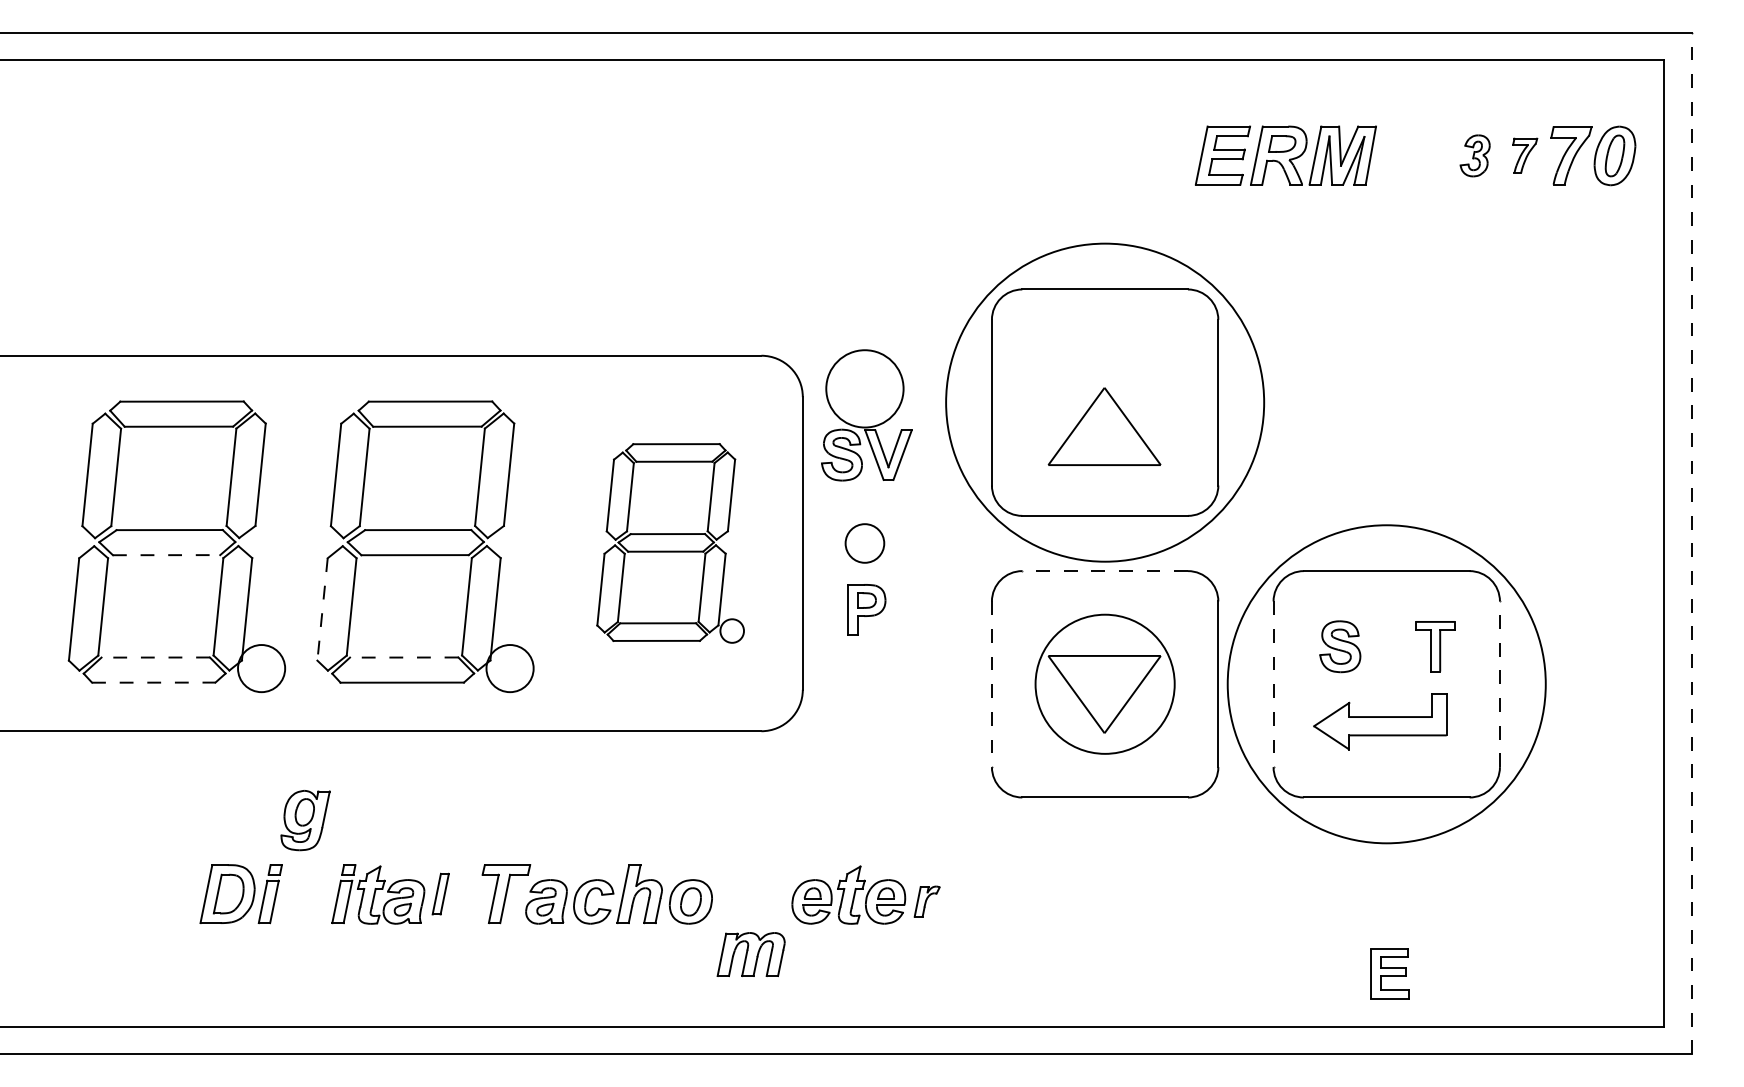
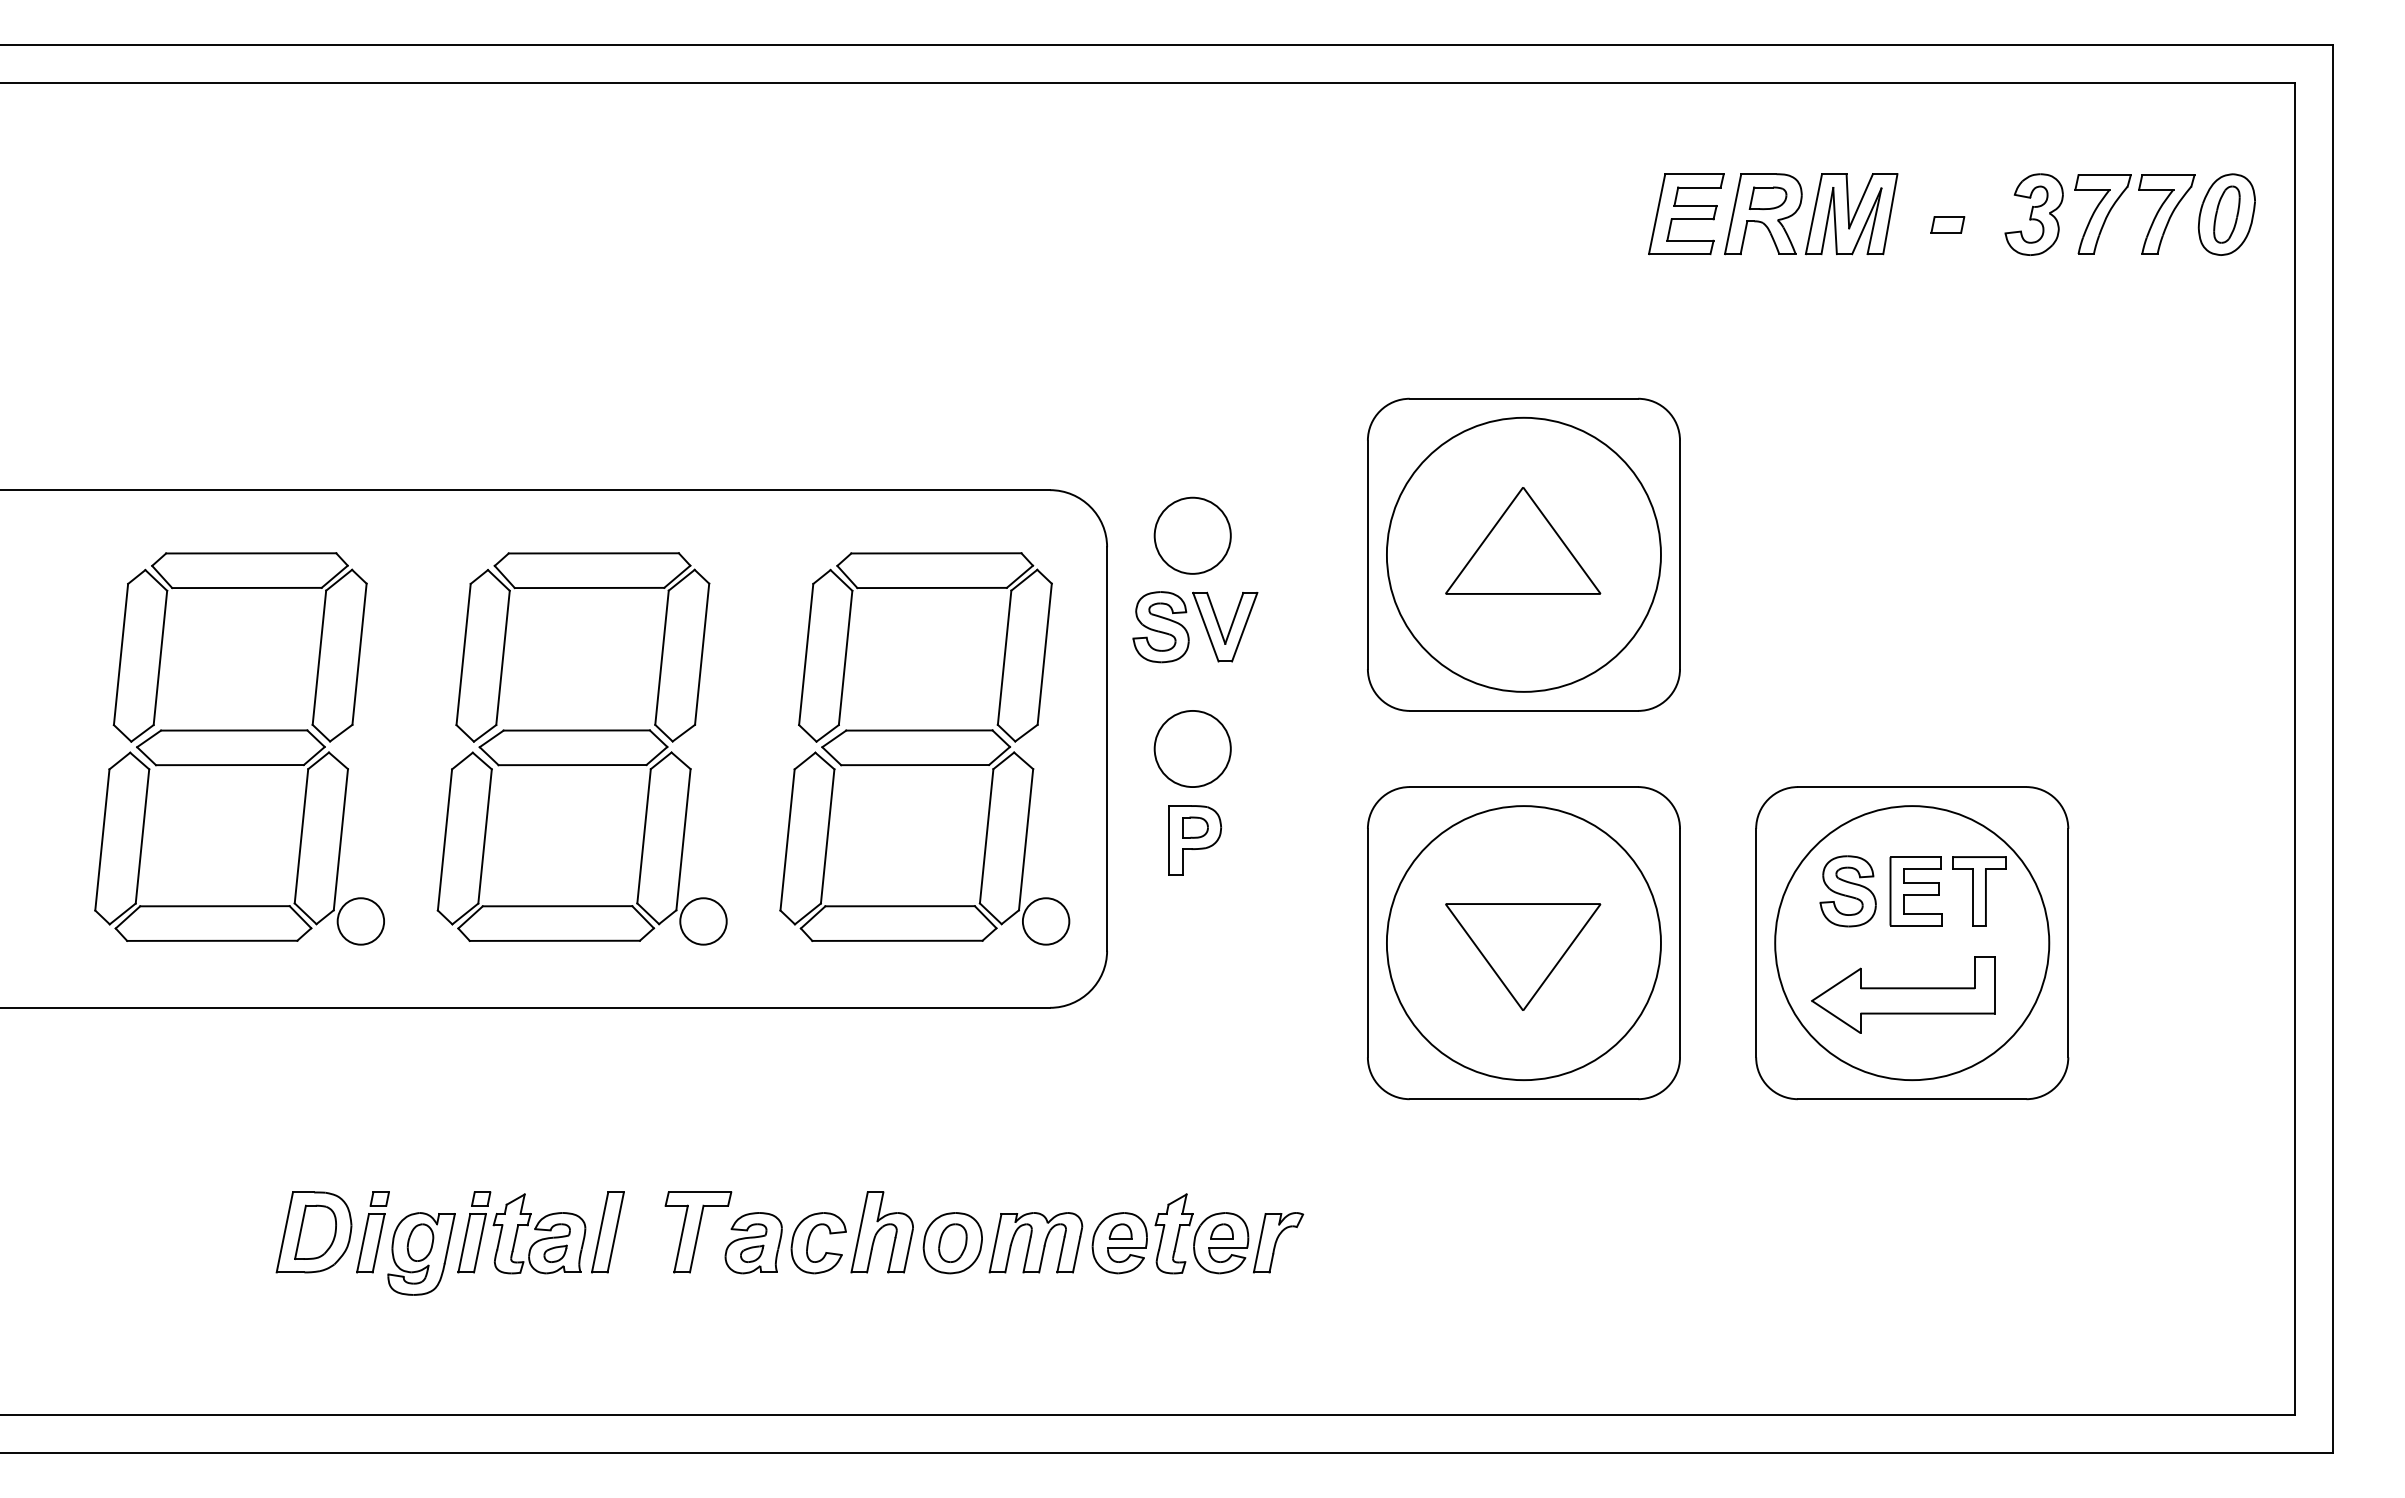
part: (1474, 155) -> (2033, 214), size x1.43
part: (1524, 155) -> (2102, 214), size x1.67
part: (1412, 163) -> (1947, 224), added
circle: (864, 388) -> (1192, 535), size x0.71
circle: (1104, 402) -> (1523, 554), size x0.62
part: (1104, 426) -> (1523, 540), moved
part: (670, 543) -> (924, 748), size x1.43
circle: (864, 543) -> (1192, 748), size x1.43
line: (1691, 543) -> (2332, 748), dashed -> solid
line: (166, 555) -> (229, 765), dashed -> solid
line: (1104, 571) -> (1523, 787), dashed -> solid
line: (322, 609) -> (444, 839), dashed -> solid
line: (155, 657) -> (214, 906), dashed -> solid
line: (404, 657) -> (557, 906), dashed -> solid
circle: (261, 668) -> (360, 921), size x0.71
circle: (510, 668) -> (703, 921), size x0.71
line: (153, 682) -> (212, 940), dashed -> solid
line: (1500, 683) -> (2068, 942), dashed -> solid
line: (991, 684) -> (1367, 943), dashed -> solid
circle: (1104, 684) -> (1523, 943), size x1.43
line: (1273, 684) -> (1756, 943), dashed -> solid
circle: (1386, 684) -> (1912, 943), size x0.62
part: (305, 820) -> (421, 1253), moved
part: (440, 894) -> (607, 1232), size x1.43
part: (927, 901) -> (1278, 1242), size x1.43
part: (750, 954) -> (1035, 1242), moved
part: (1389, 973) -> (1915, 891), moved

